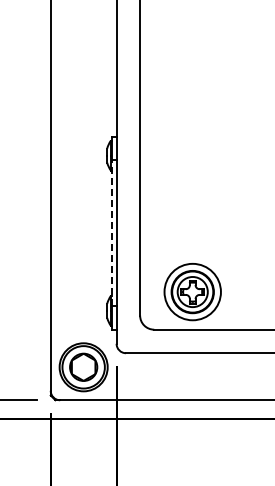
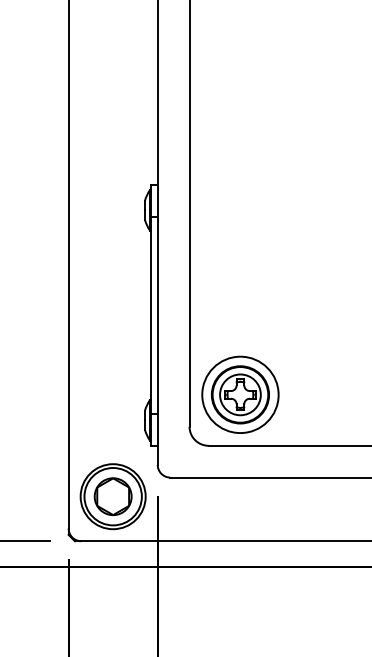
line: (111, 233) -> (150, 315), dashed -> solid
part: (192, 292) -> (240, 395), moved

